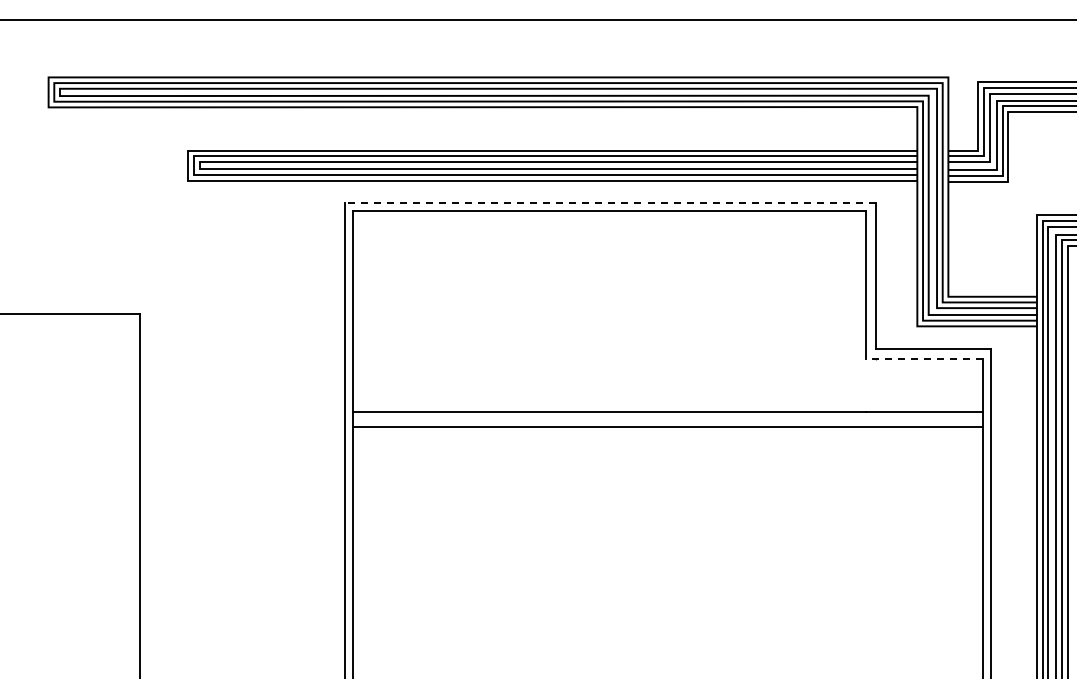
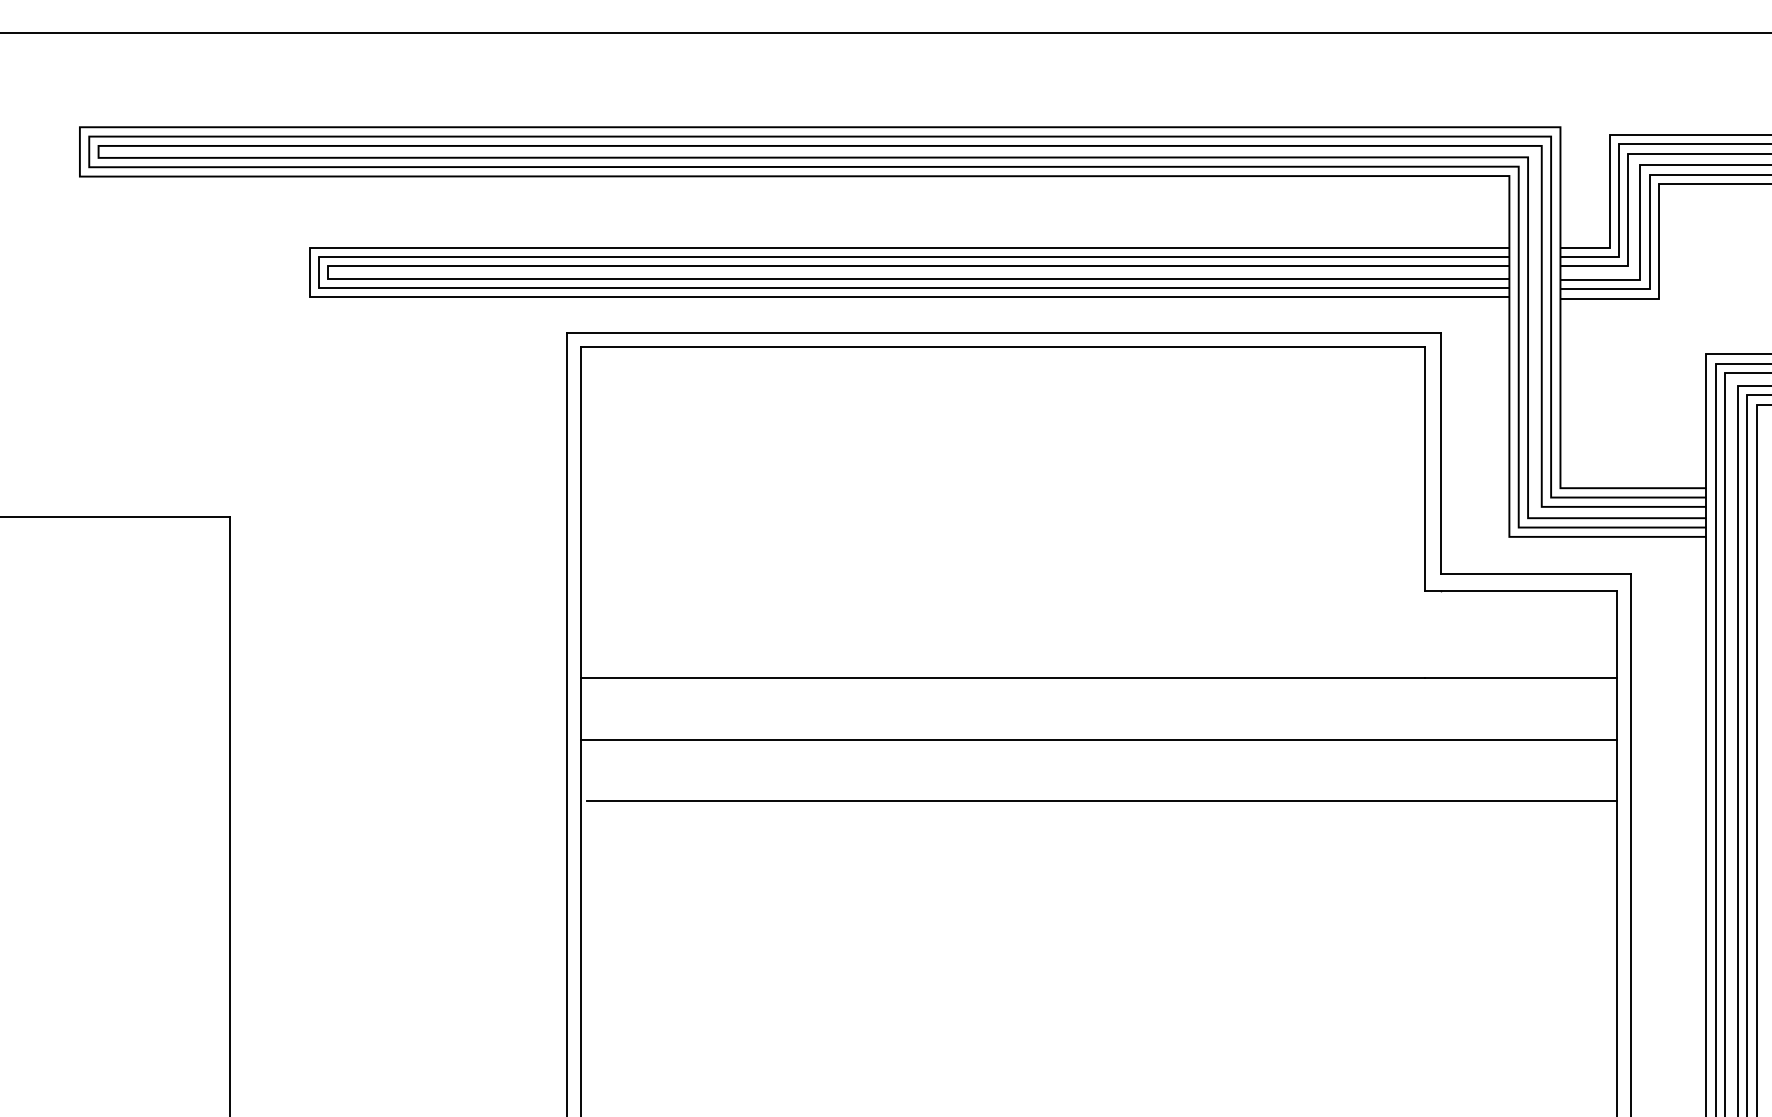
line: (610, 202) -> (1004, 333), dashed -> solid
line: (923, 359) -> (1519, 591), dashed -> solid
line: (667, 426) -> (1098, 739), moved
line: (669, 486) -> (1101, 800), added

